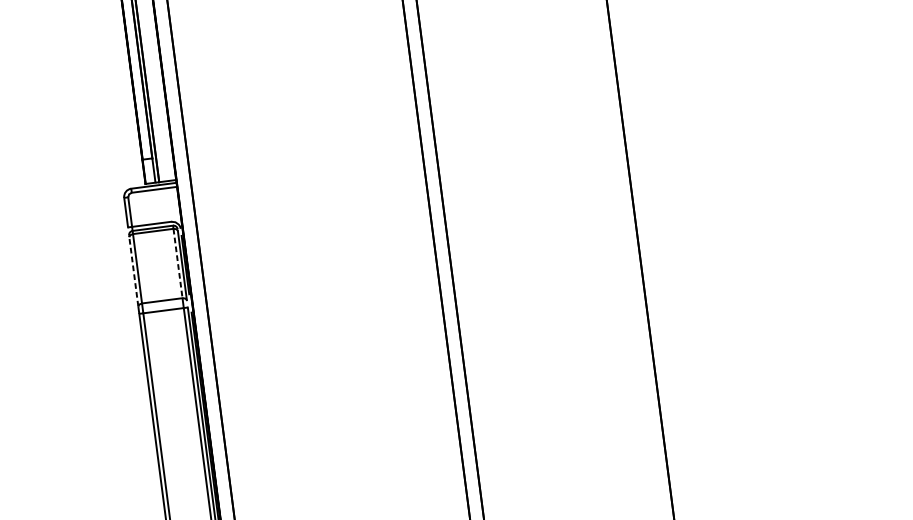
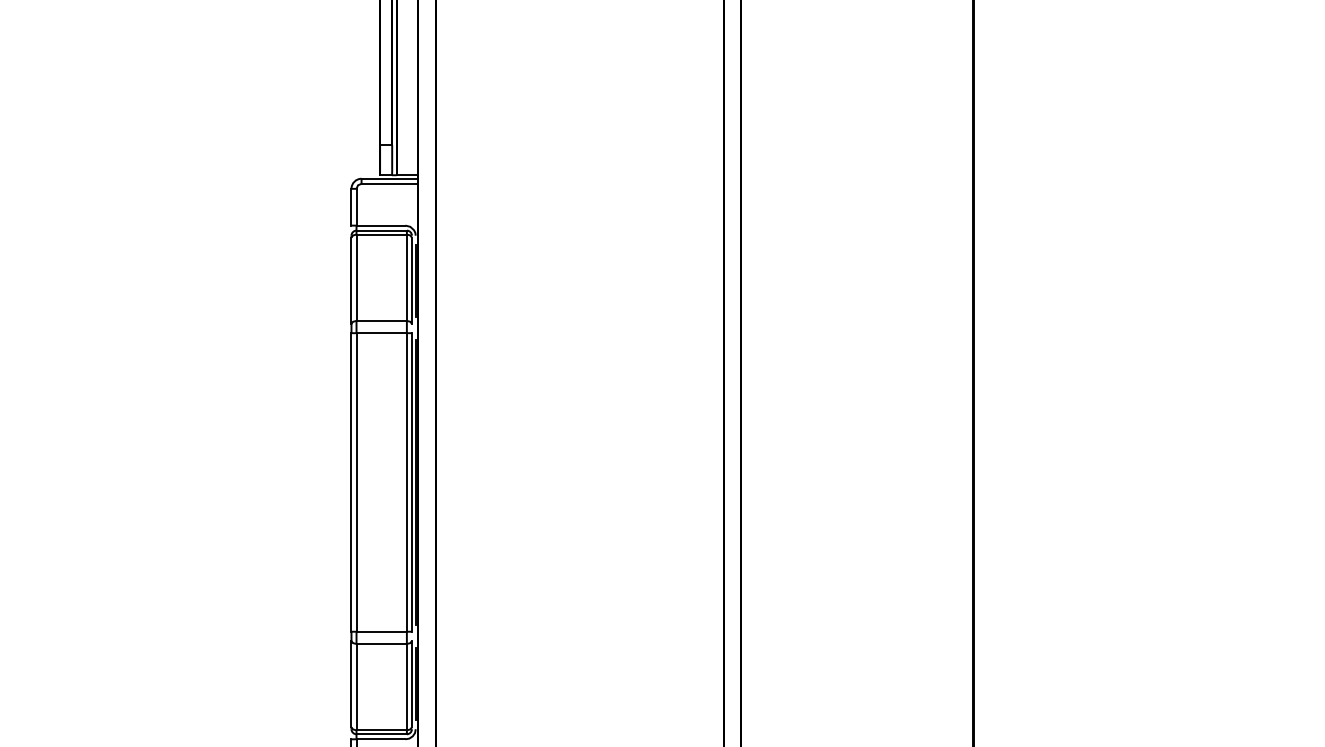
line: (177, 264) -> (406, 278), dashed -> solid
line: (133, 271) -> (351, 280), dashed -> solid

